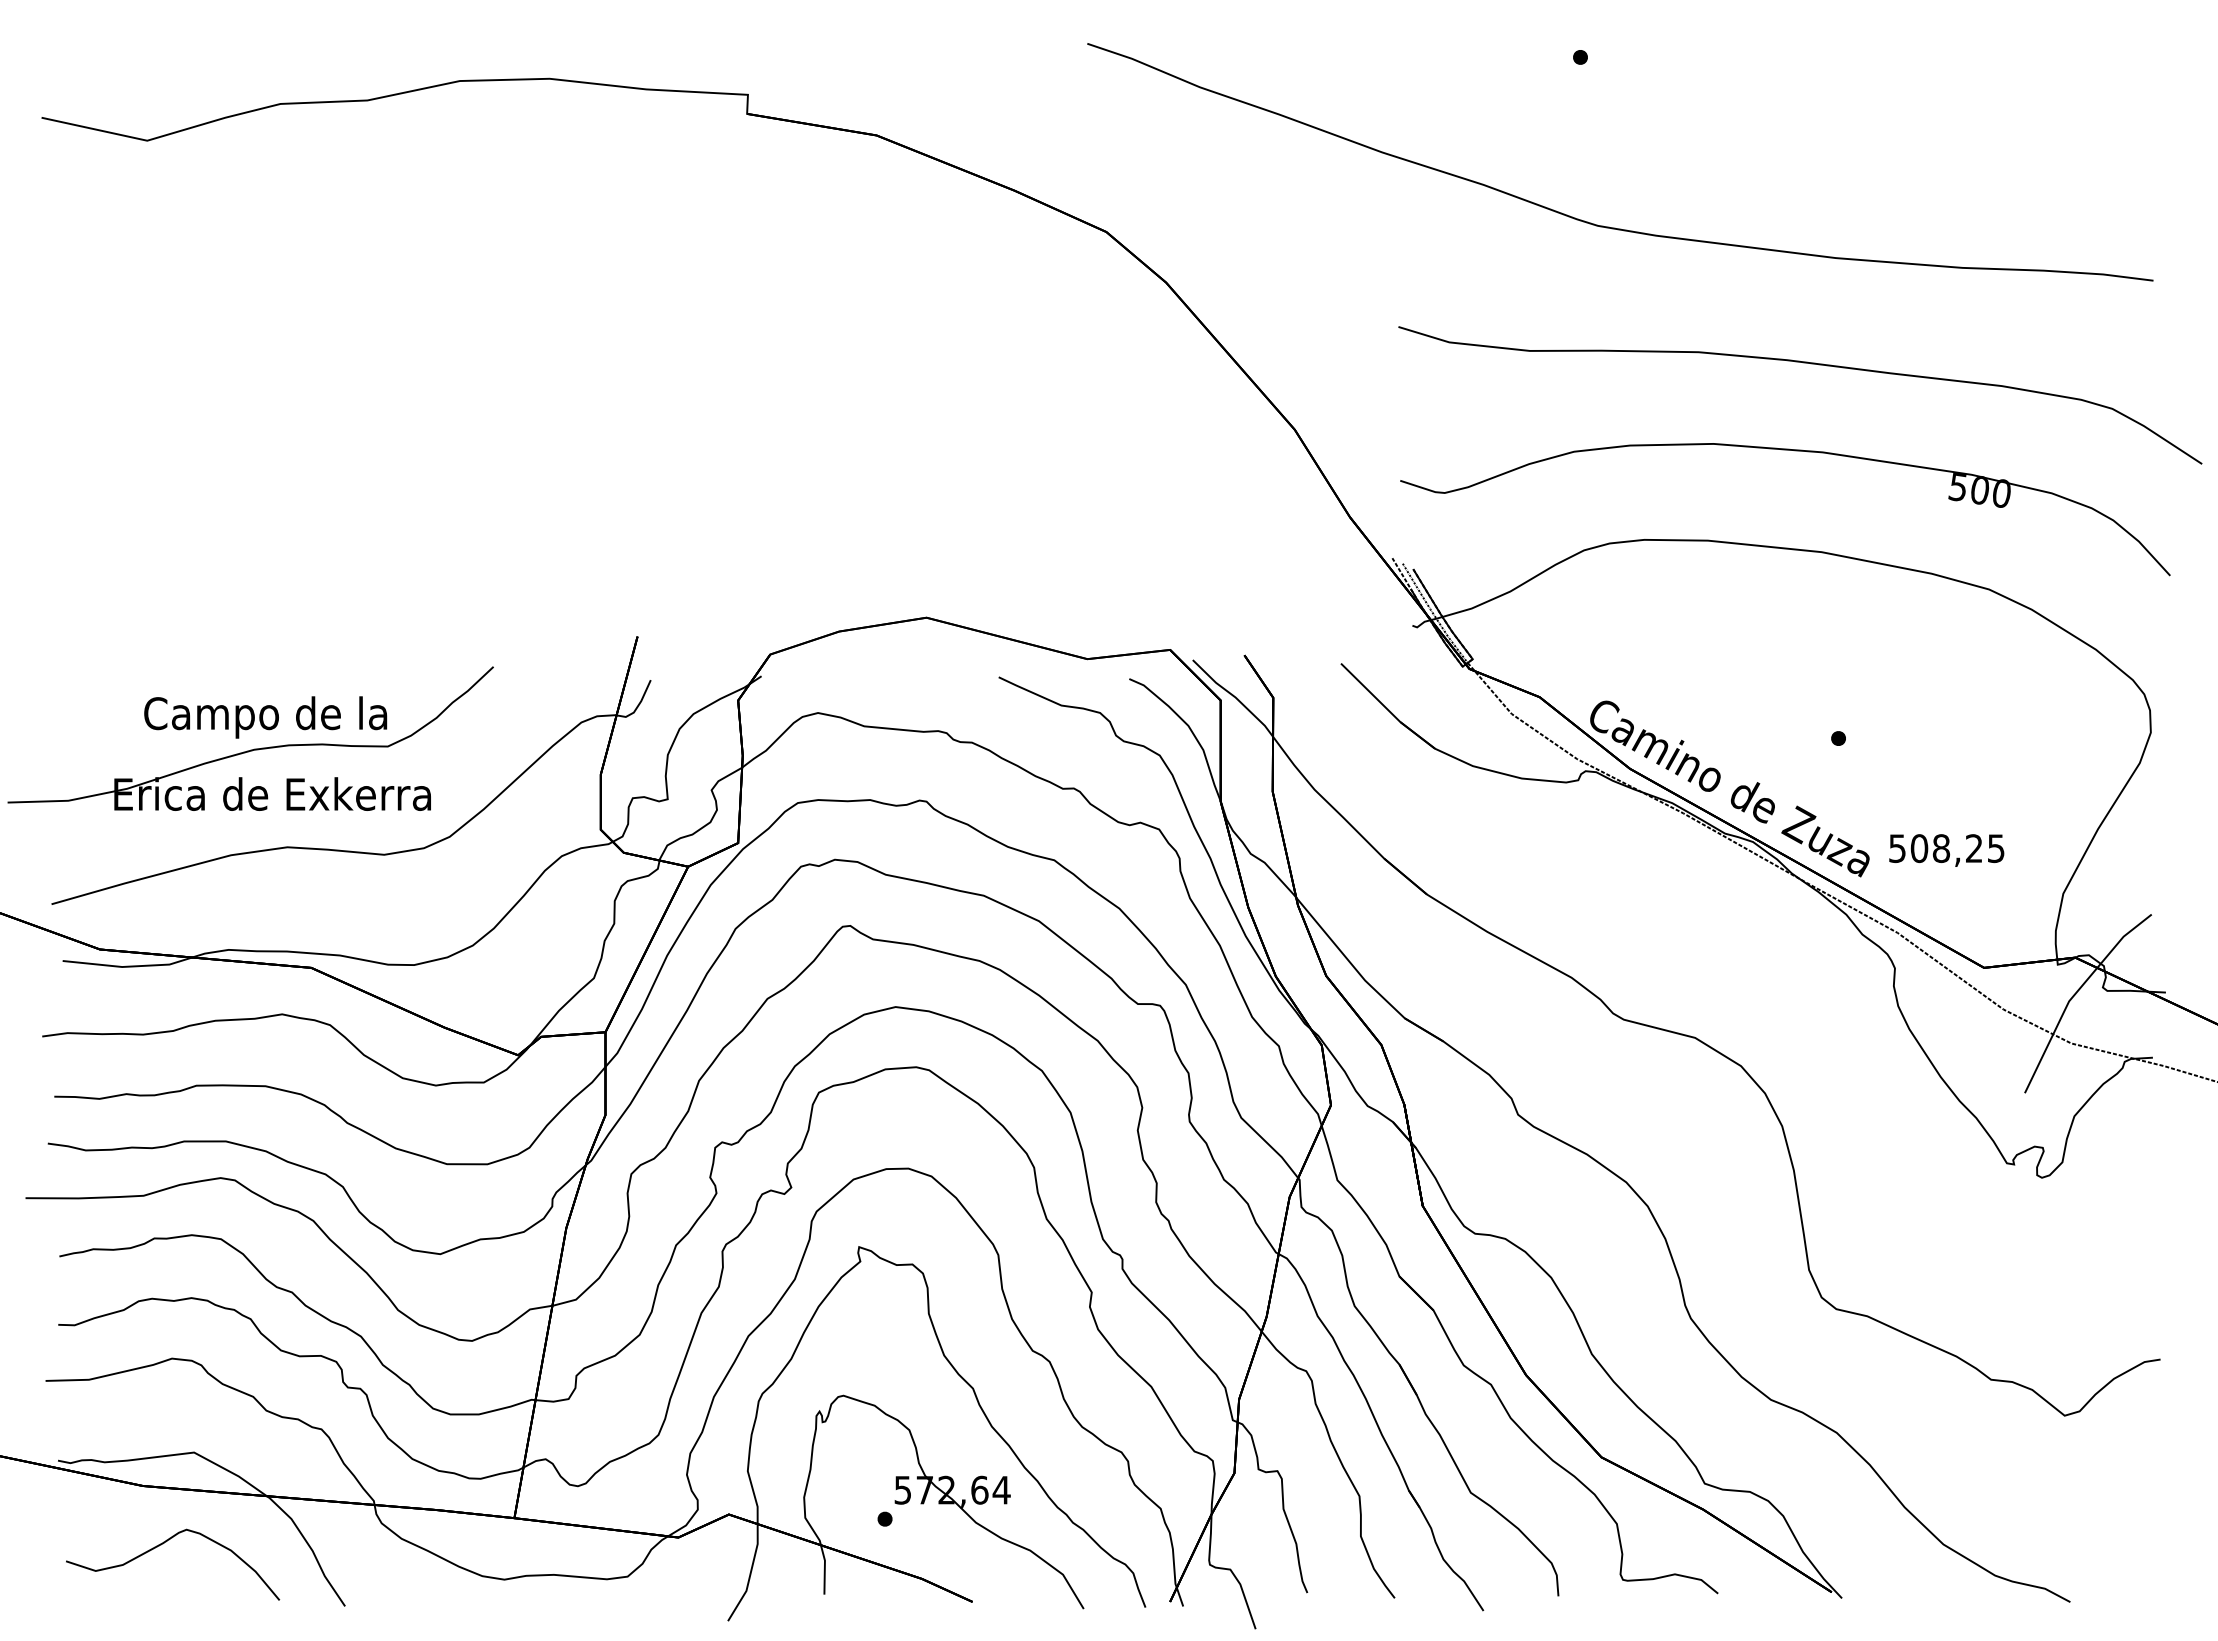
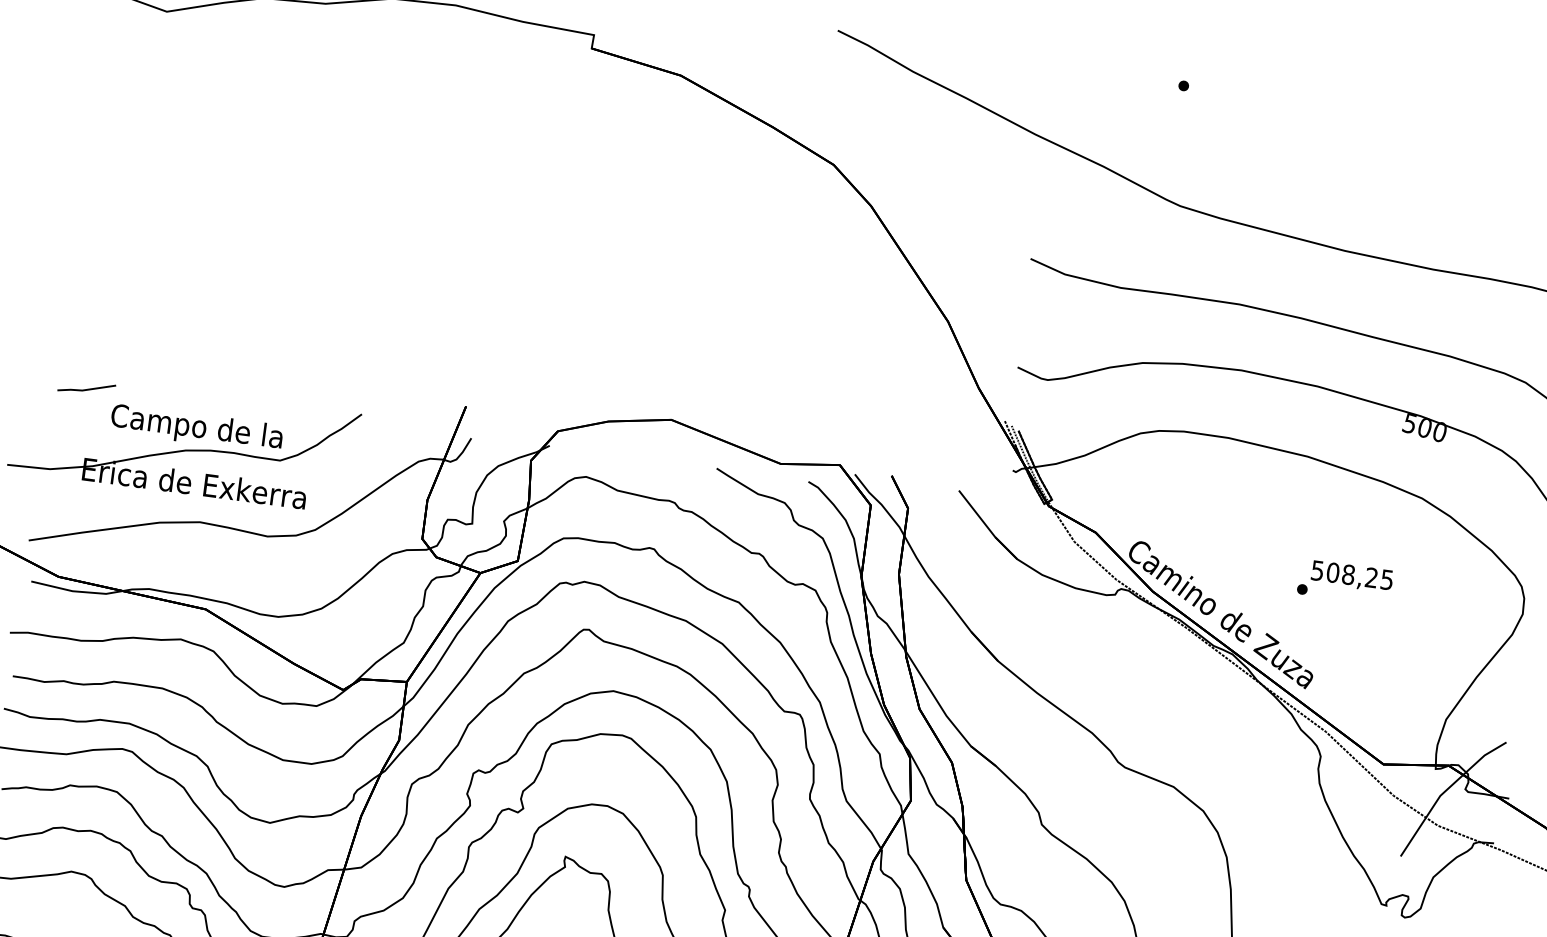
line: (104, 682) -> (86, 389), added
text: (1946, 850) -> (1351, 576), moved

